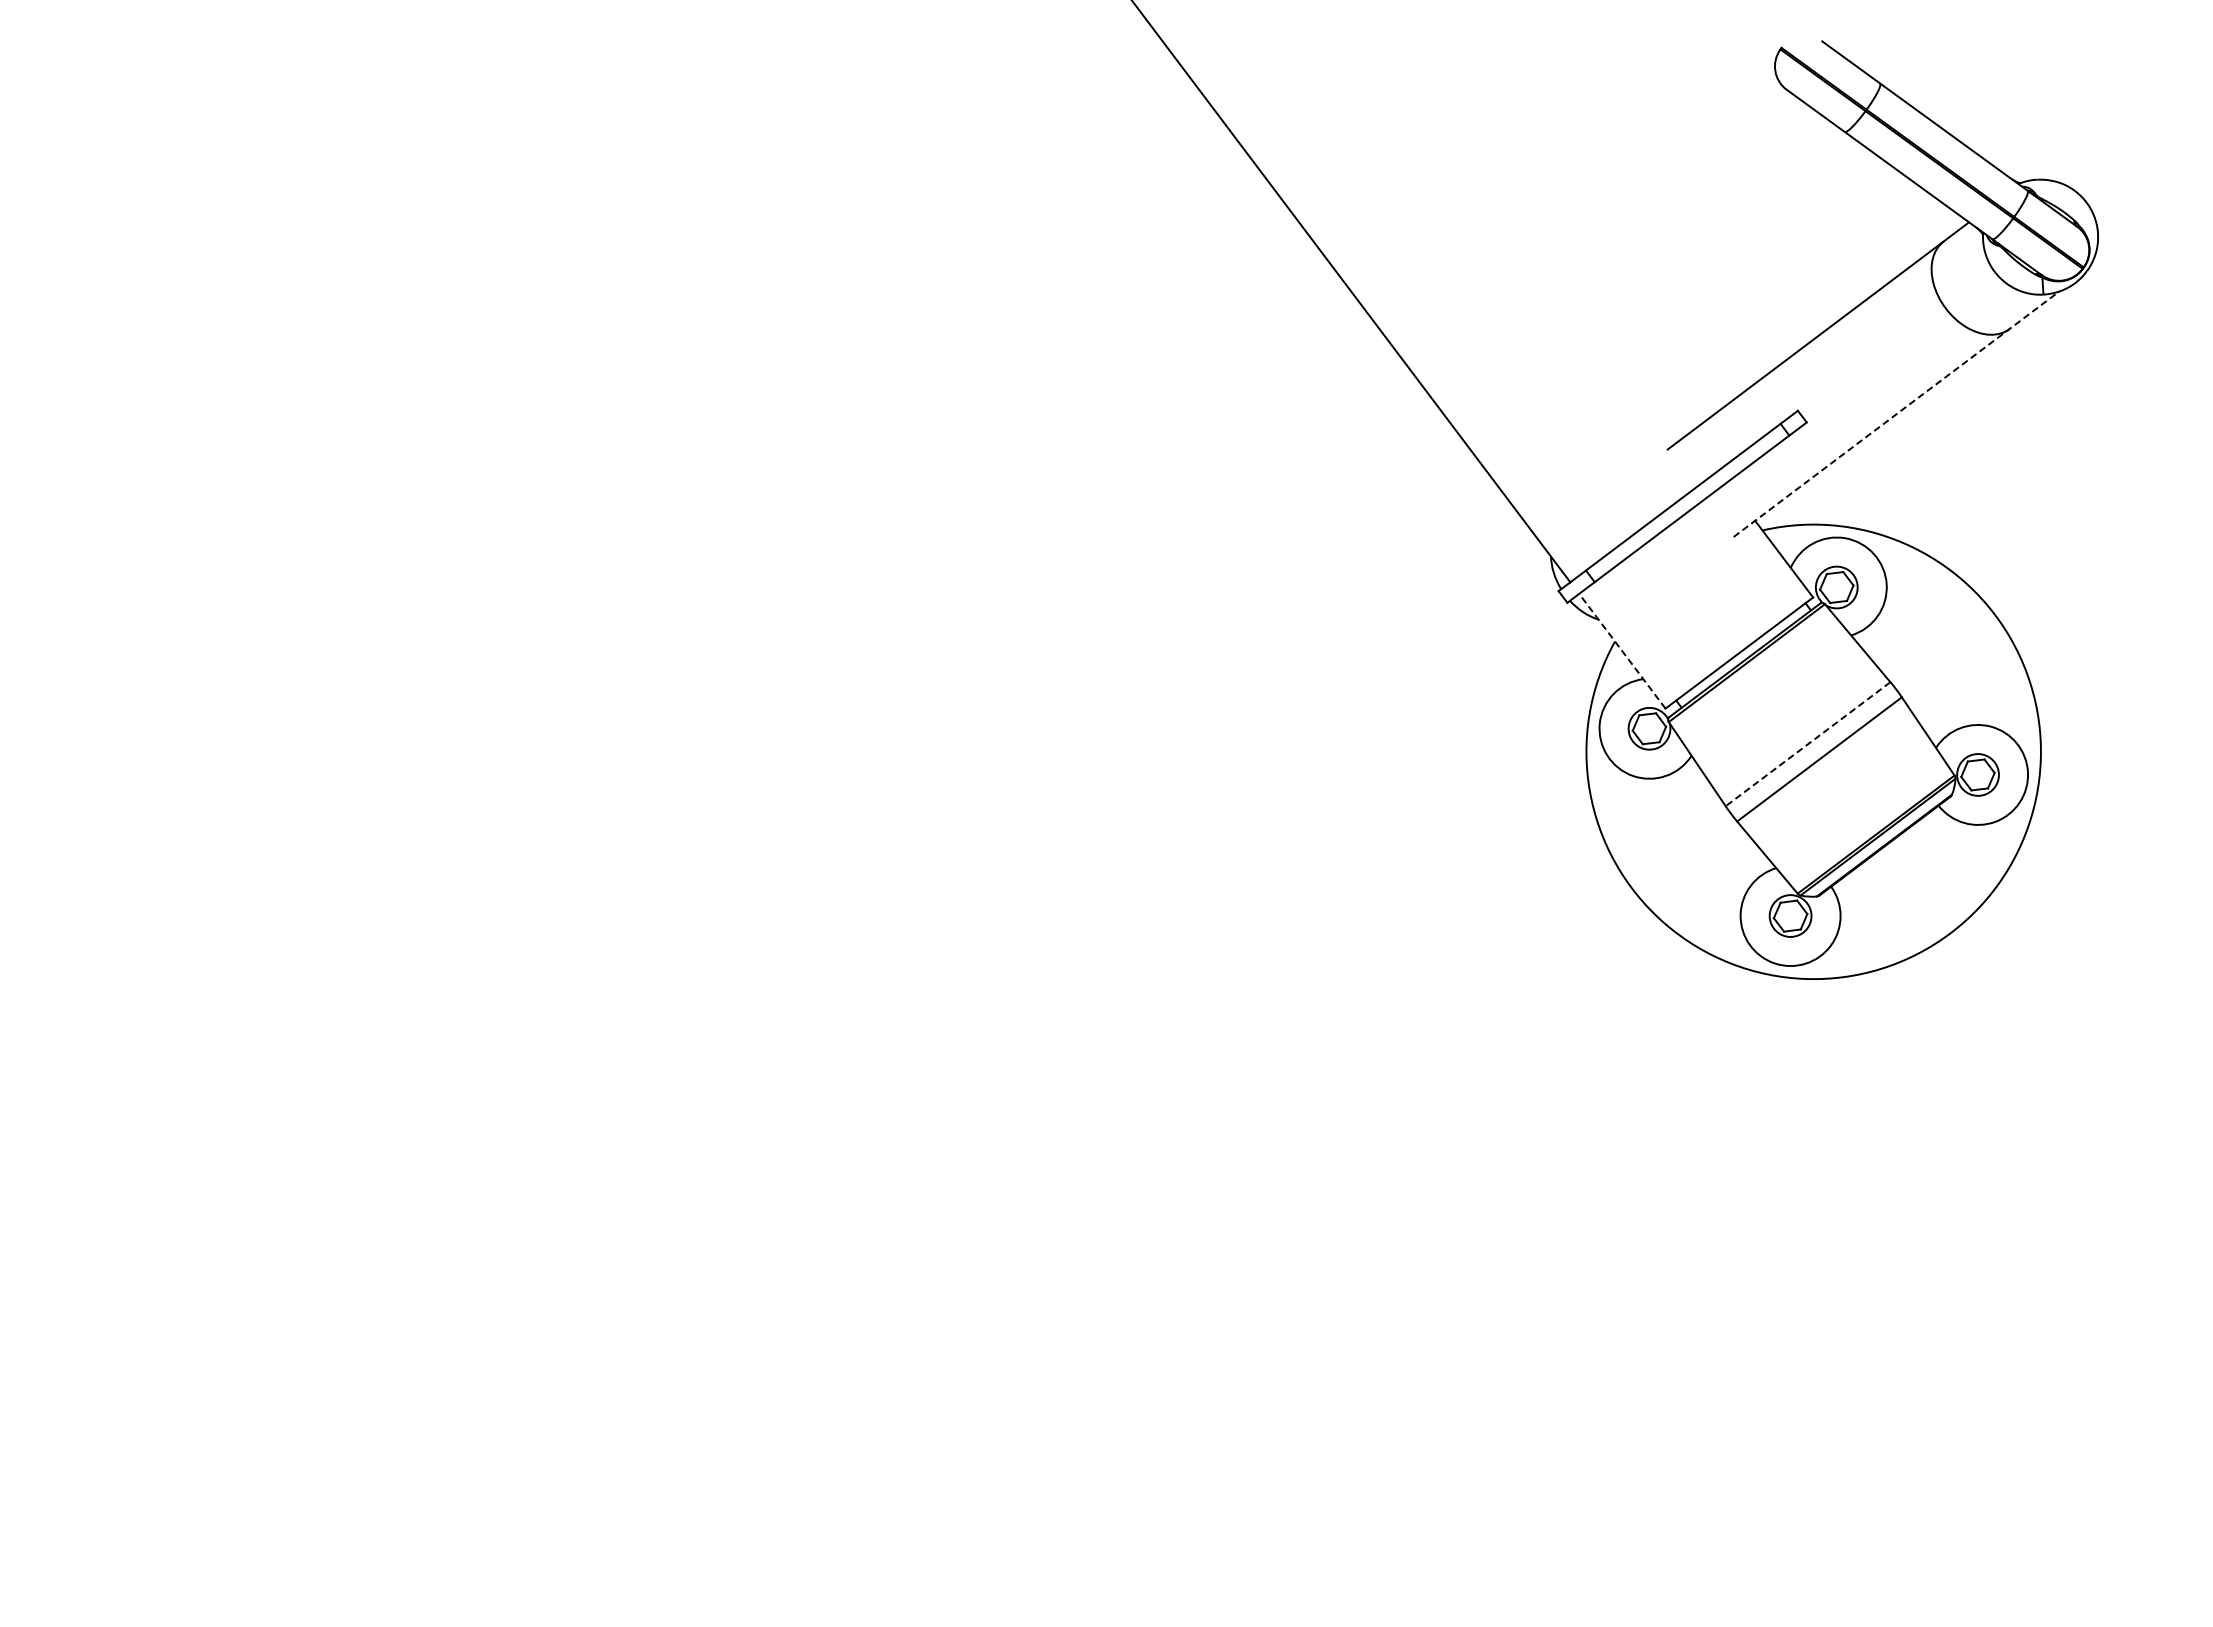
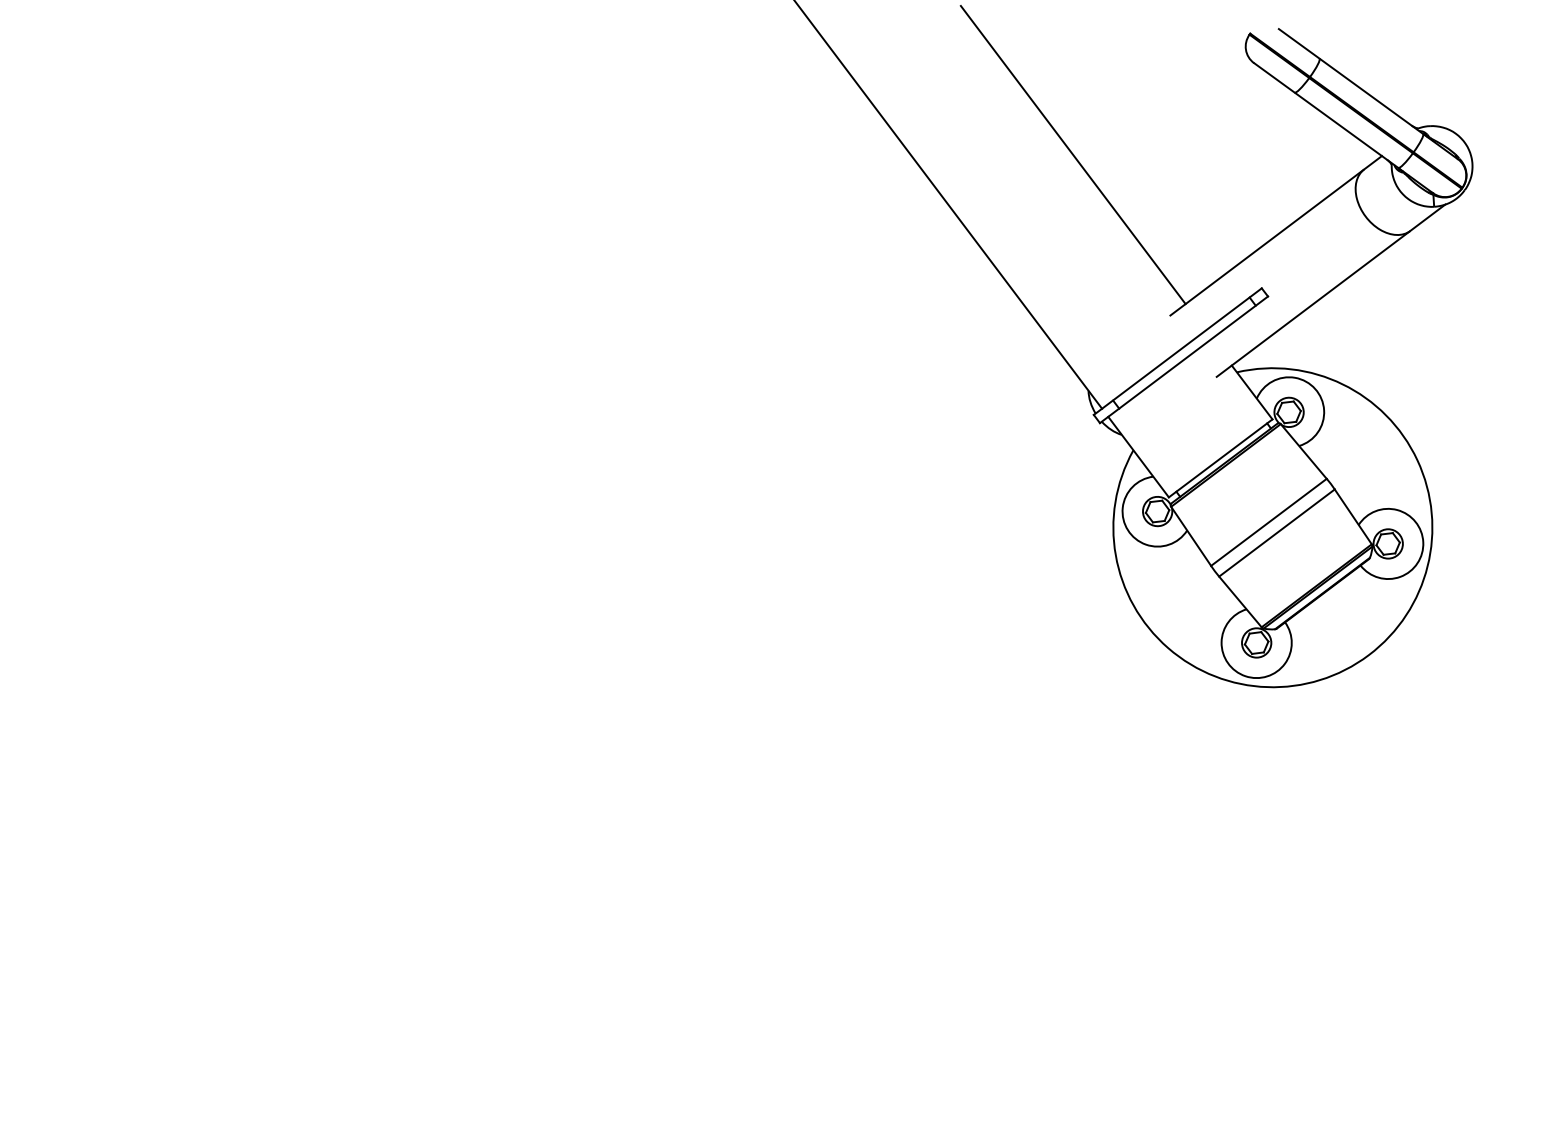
line: (1529, 220) -> (1073, 154), added
line: (1896, 414) -> (1331, 290), dashed -> solid
line: (1622, 651) -> (1138, 457), dashed -> solid
line: (1807, 744) -> (1268, 522), dashed -> solid

